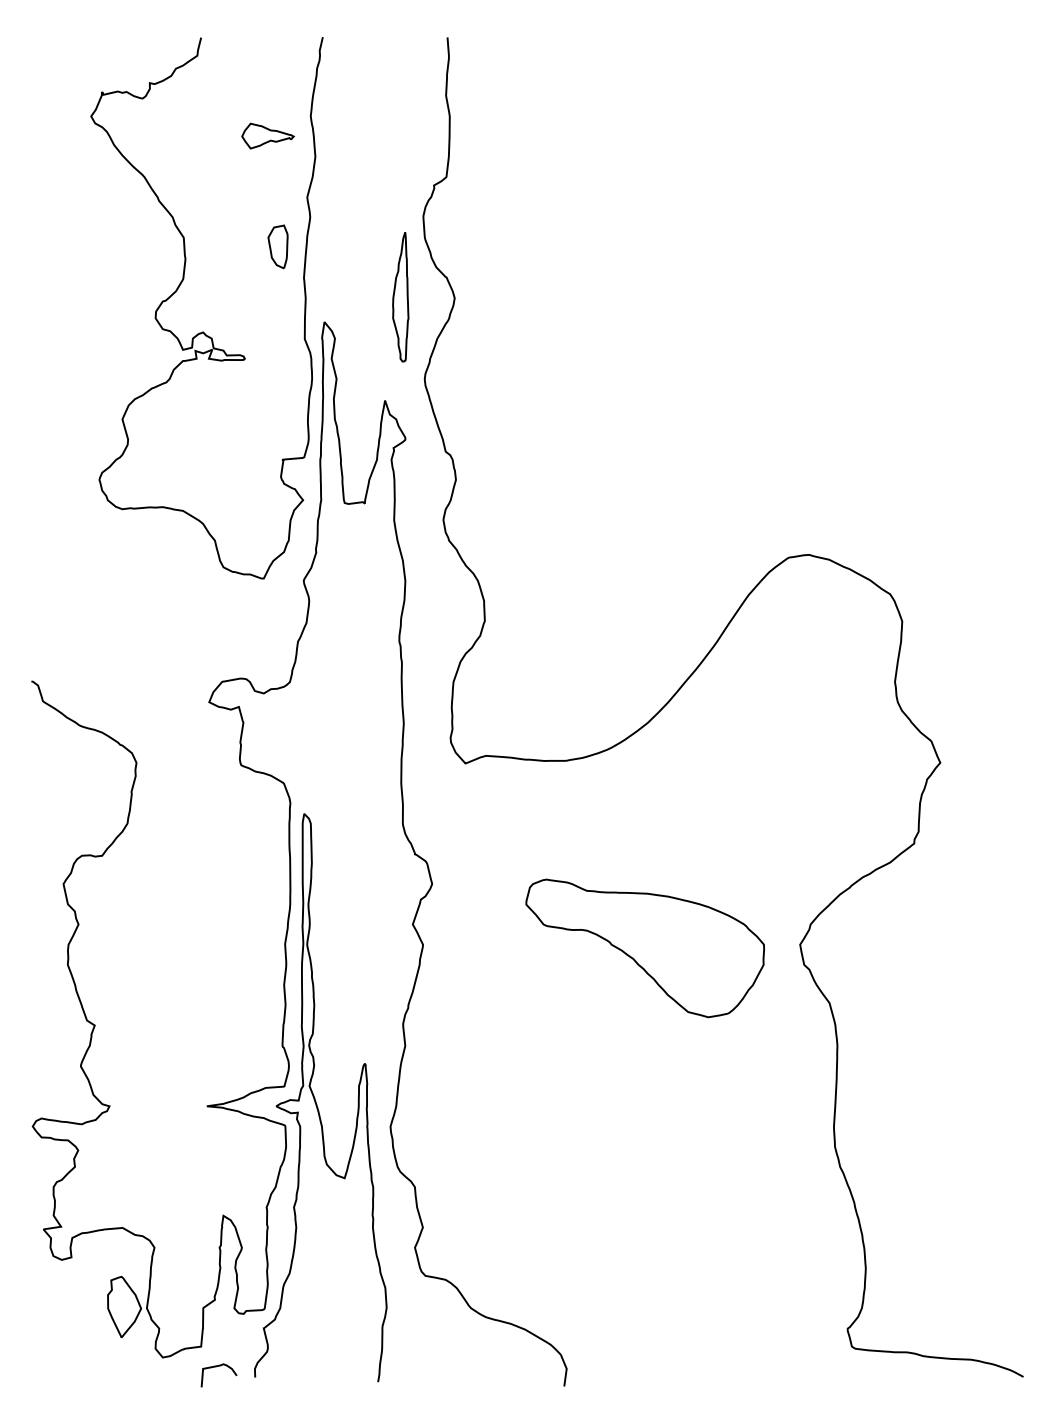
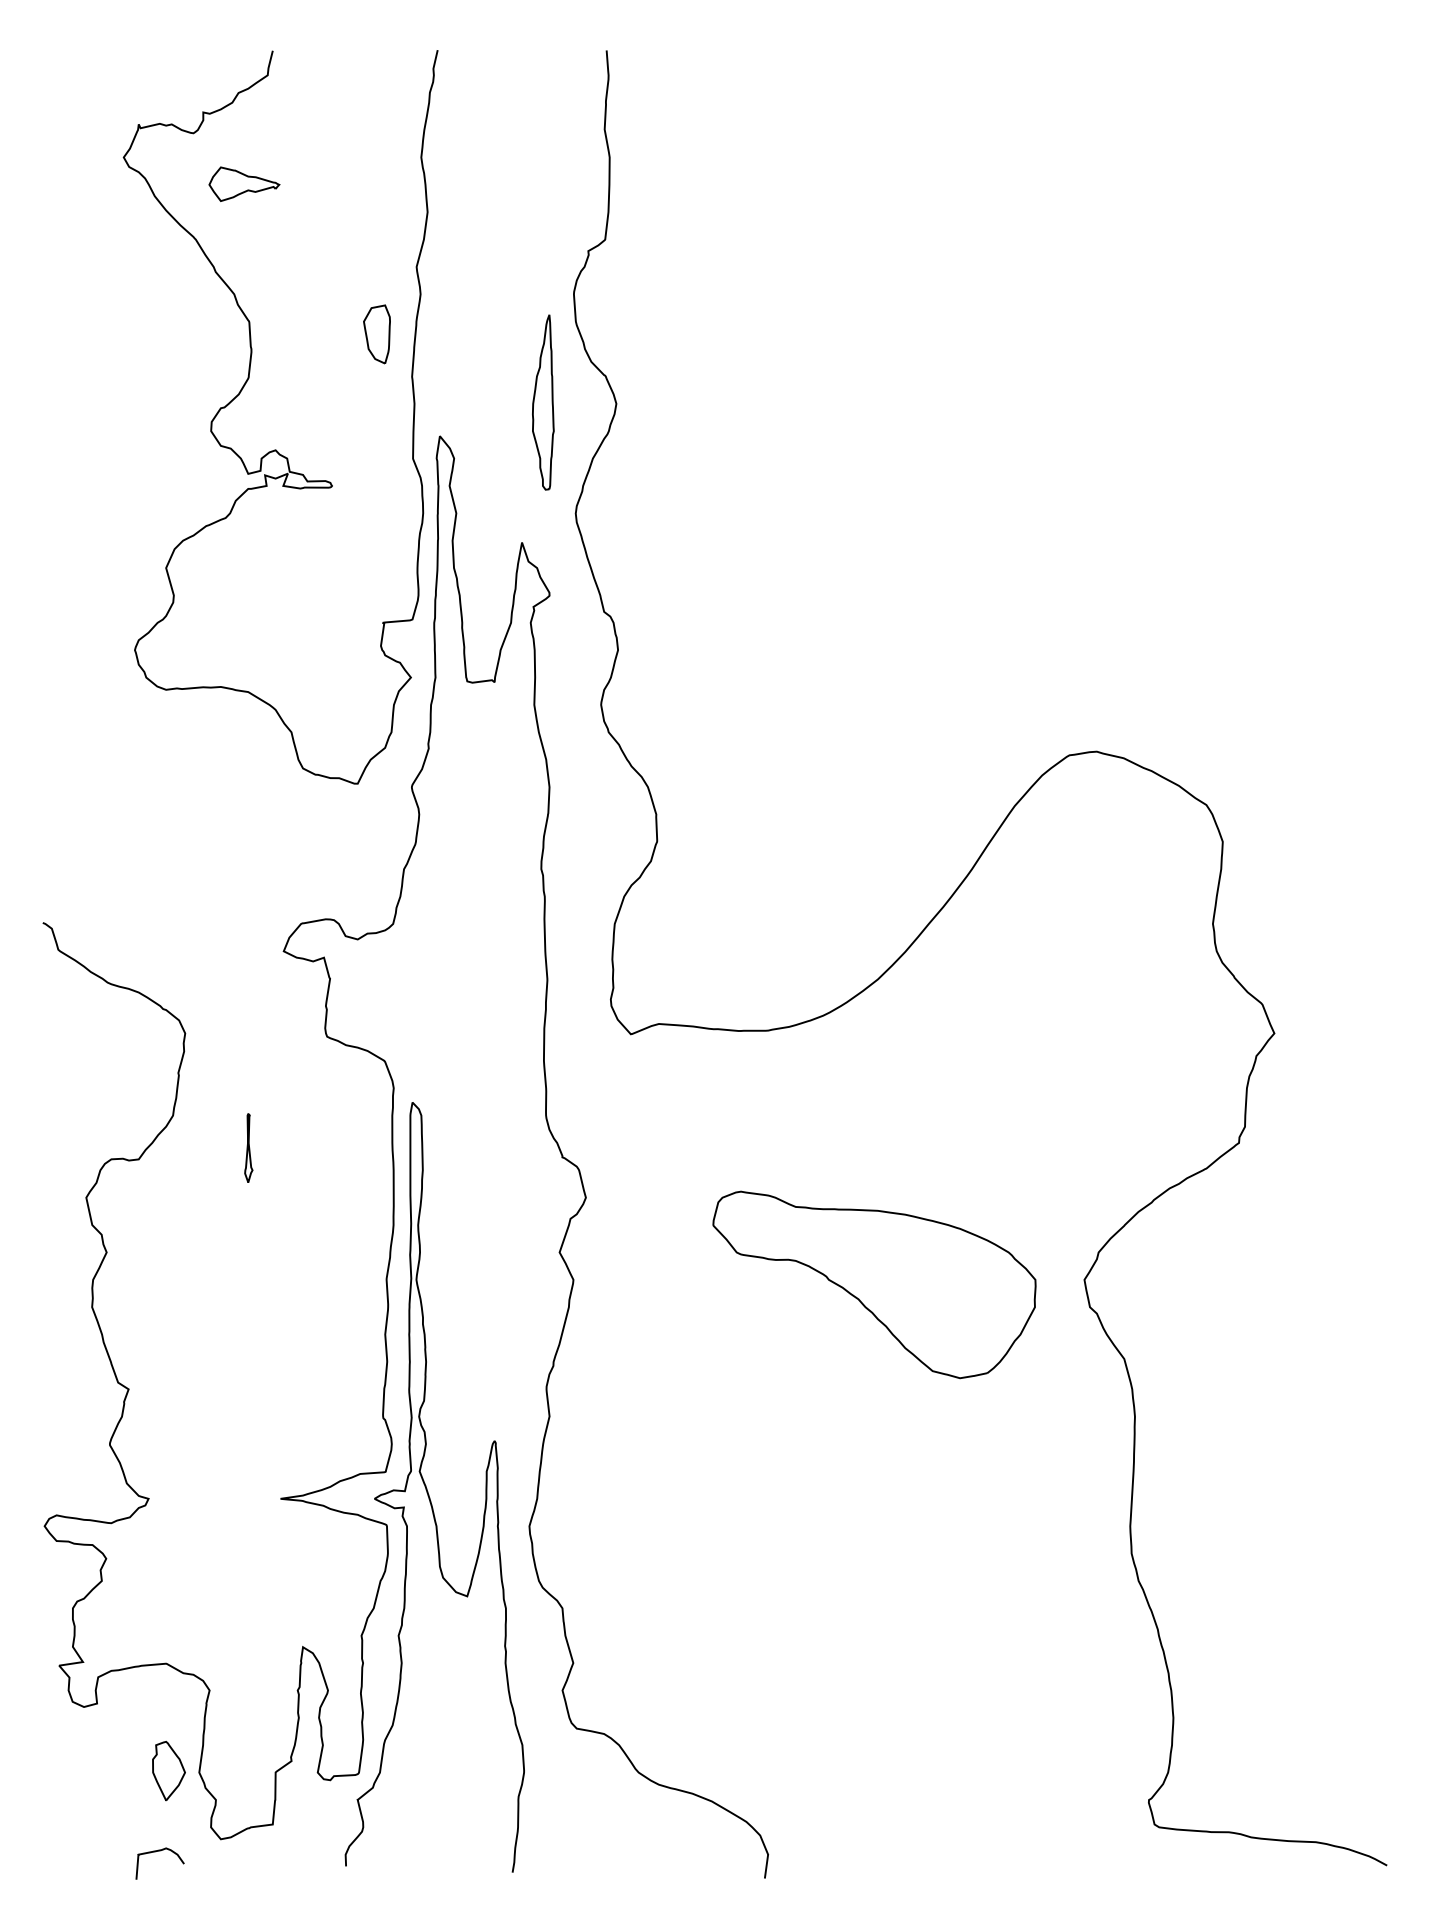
part: (268, 135) -> (244, 183), moved
part: (183, 847) -> (248, 1147), added
part: (124, 1307) -> (168, 1771), size x0.71
curve: (215, 1367) -> (155, 1852), moved

